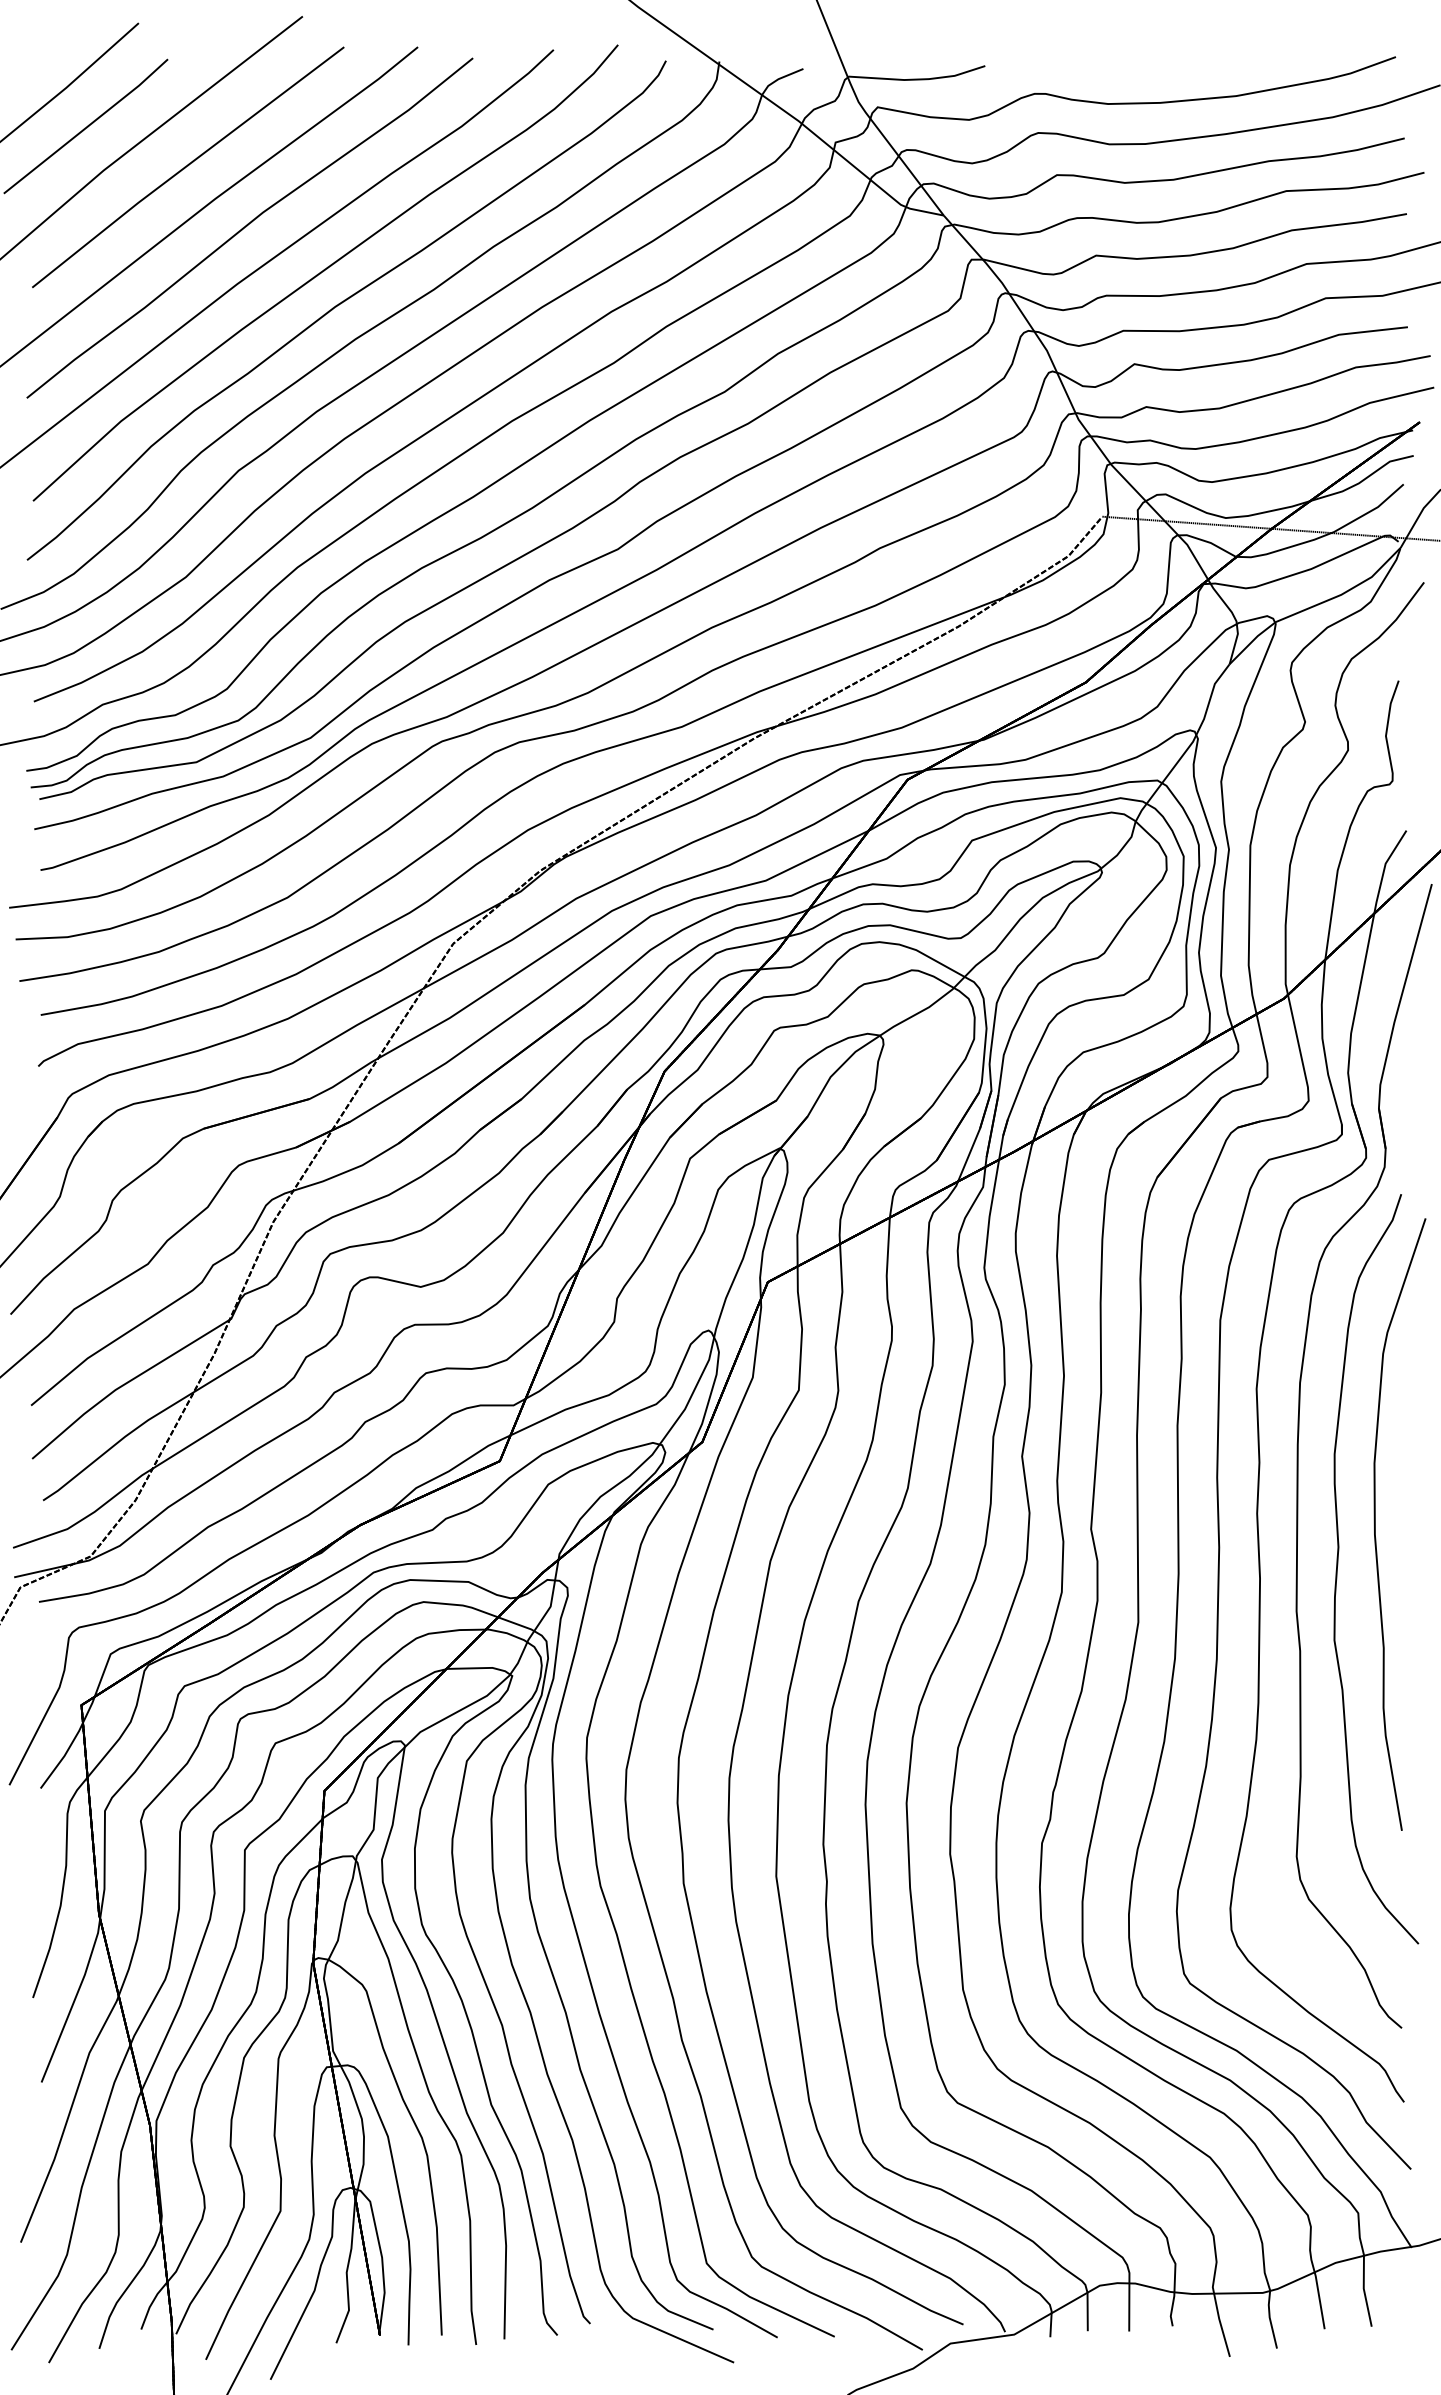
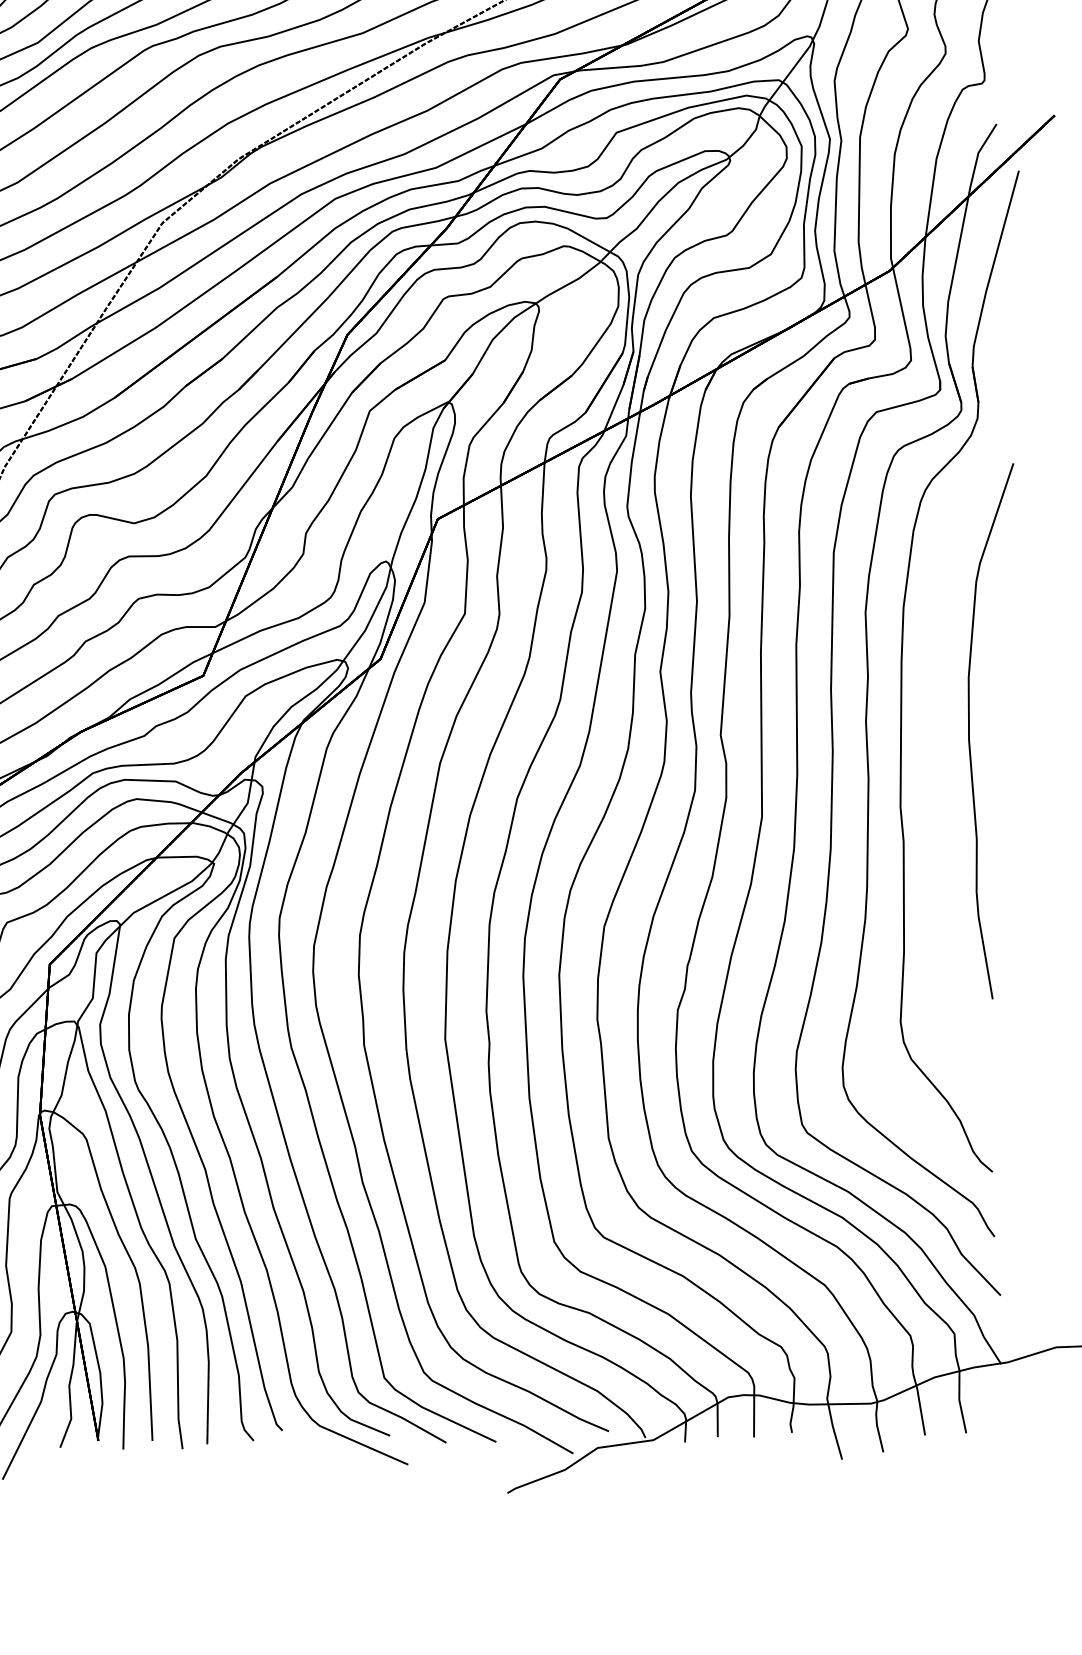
curve: (1338, 1565) -> (937, 767), removed

